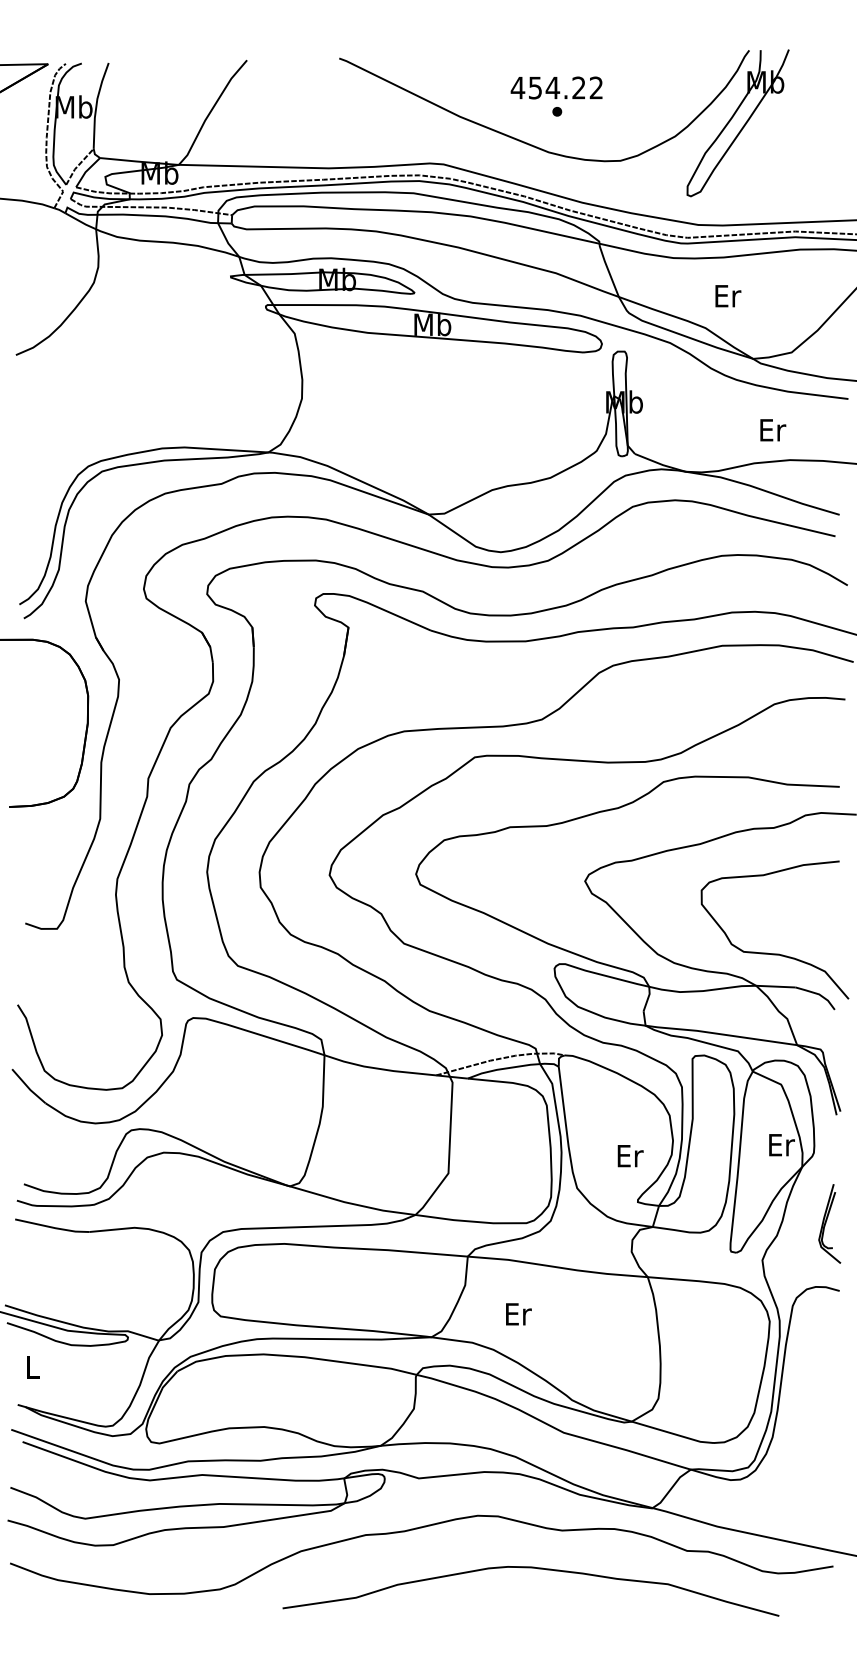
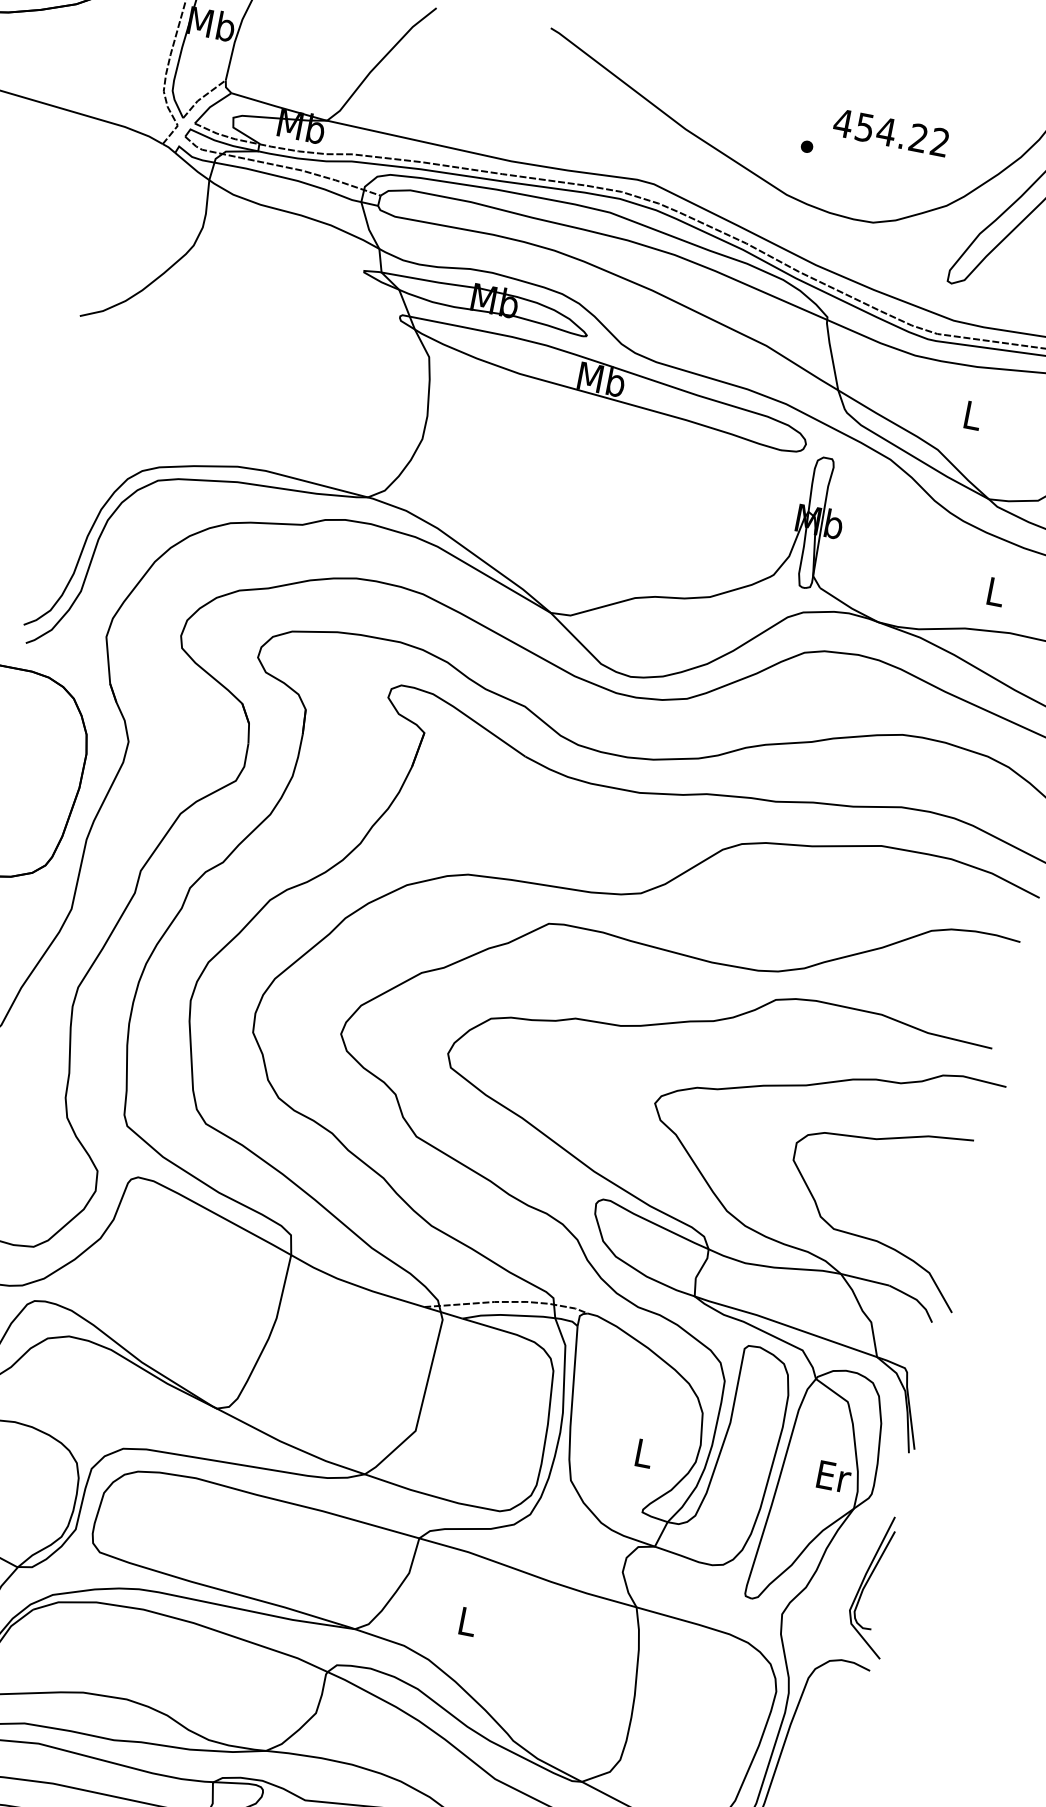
text: (556, 87) -> (890, 132), moved
text: (728, 296) -> (973, 416), Er -> L
text: (773, 430) -> (996, 592), Er -> L
text: (630, 1156) -> (644, 1454), Er -> L
part: (829, 1223) -> (873, 1585), size x1.43
text: (518, 1314) -> (467, 1622), Er -> L

